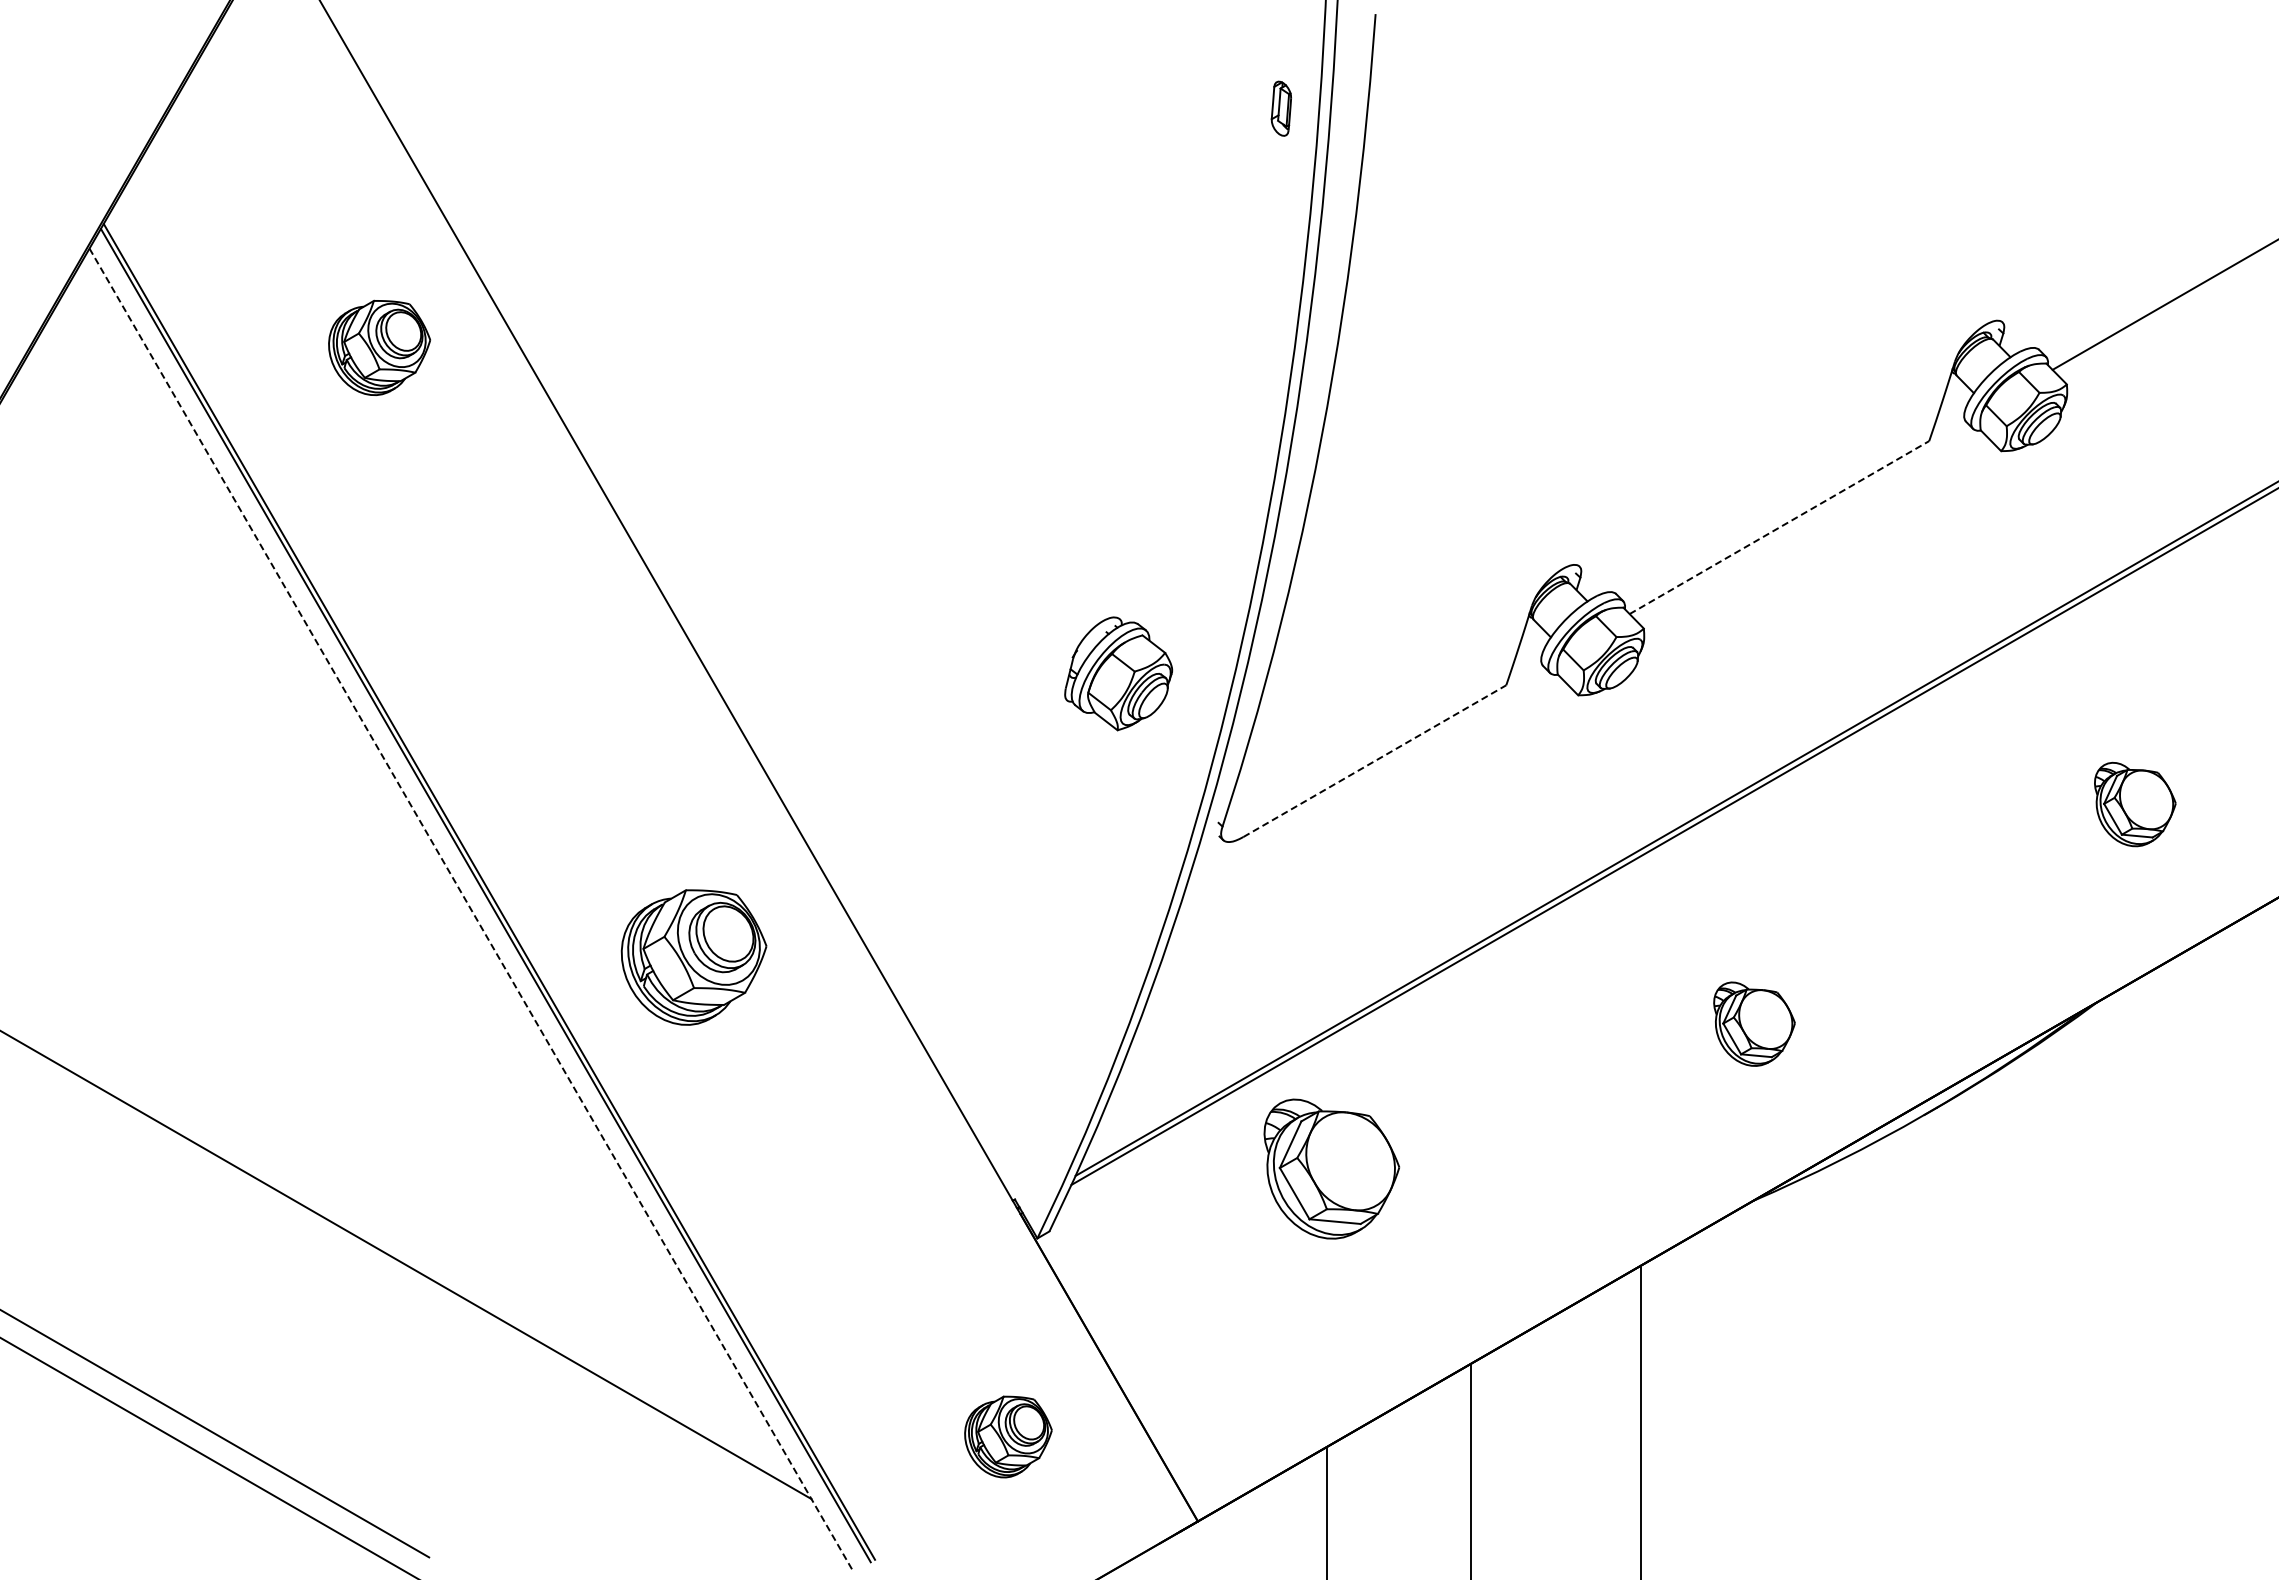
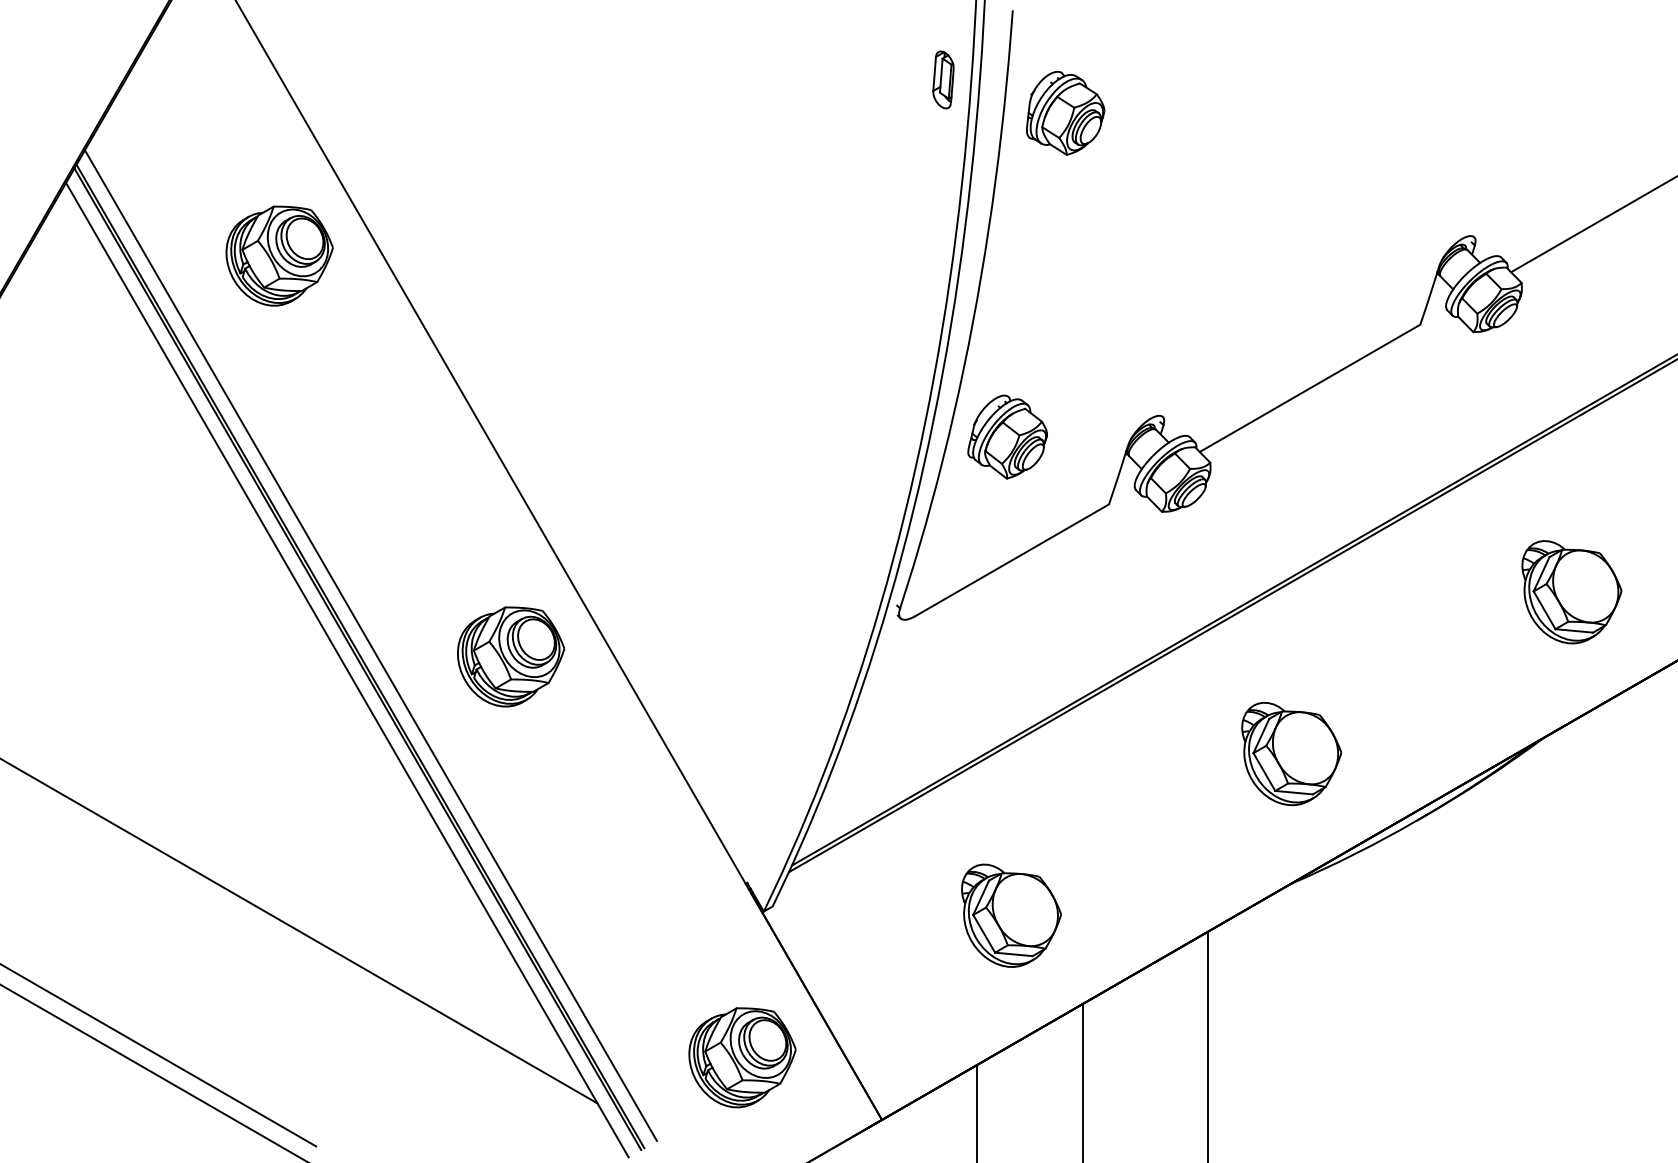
part: (1281, 108) -> (943, 79), size x1.43
part: (1447, 153) -> (1065, 112), added
part: (379, 347) -> (279, 255), size x1.43
line: (1779, 527) -> (1310, 388), dashed -> solid
part: (1118, 673) -> (1007, 436), moved
line: (1374, 761) -> (1011, 560), dashed -> solid
part: (2135, 804) -> (1572, 592), size x1.67
line: (503, 876) -> (370, 645), added
line: (471, 910) -> (347, 670), dashed -> solid
part: (693, 957) -> (510, 656), moved
part: (1754, 1023) -> (1291, 753), size x1.67
part: (1331, 1168) -> (1011, 915), moved
part: (1008, 1436) -> (742, 1057), size x1.67

